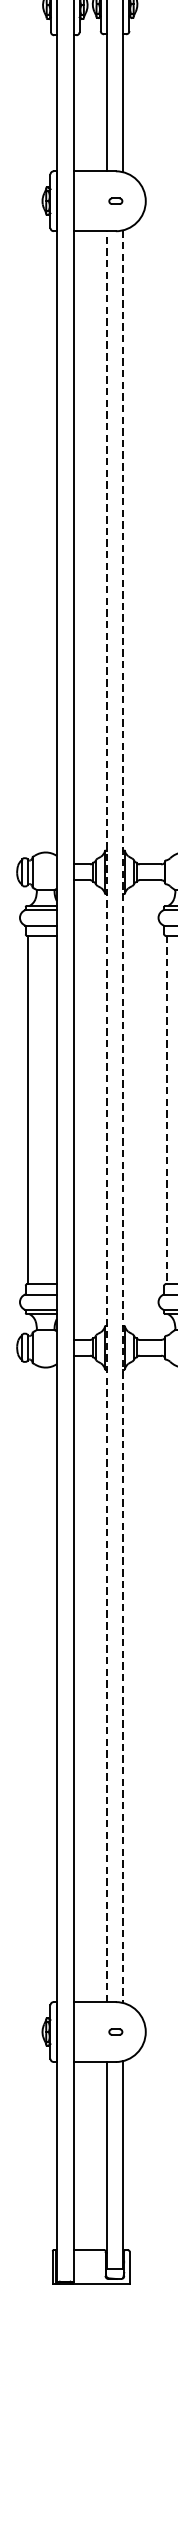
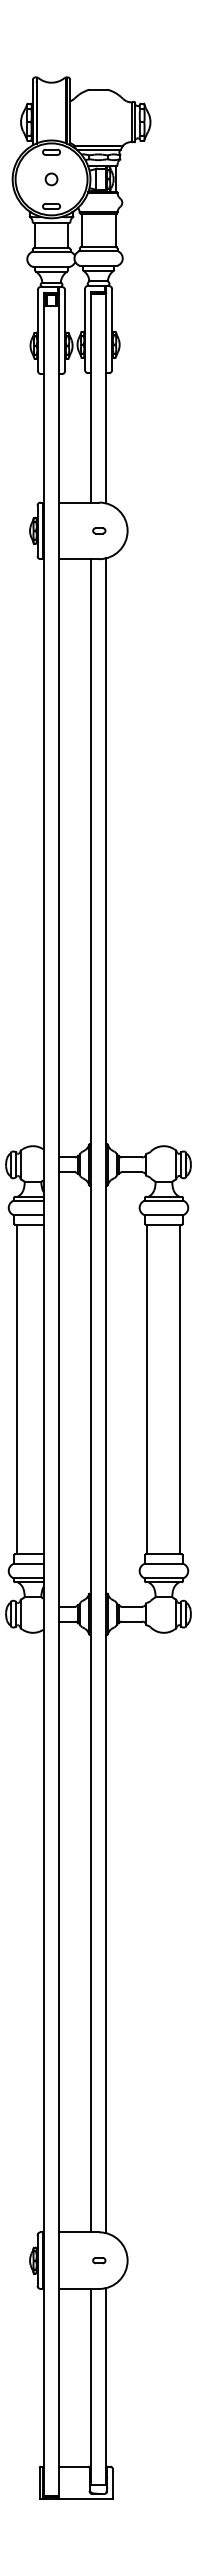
line: (166, 1110) -> (147, 1389), dashed -> solid
line: (106, 1116) -> (90, 1395), dashed -> solid
line: (123, 1117) -> (106, 1396), dashed -> solid

